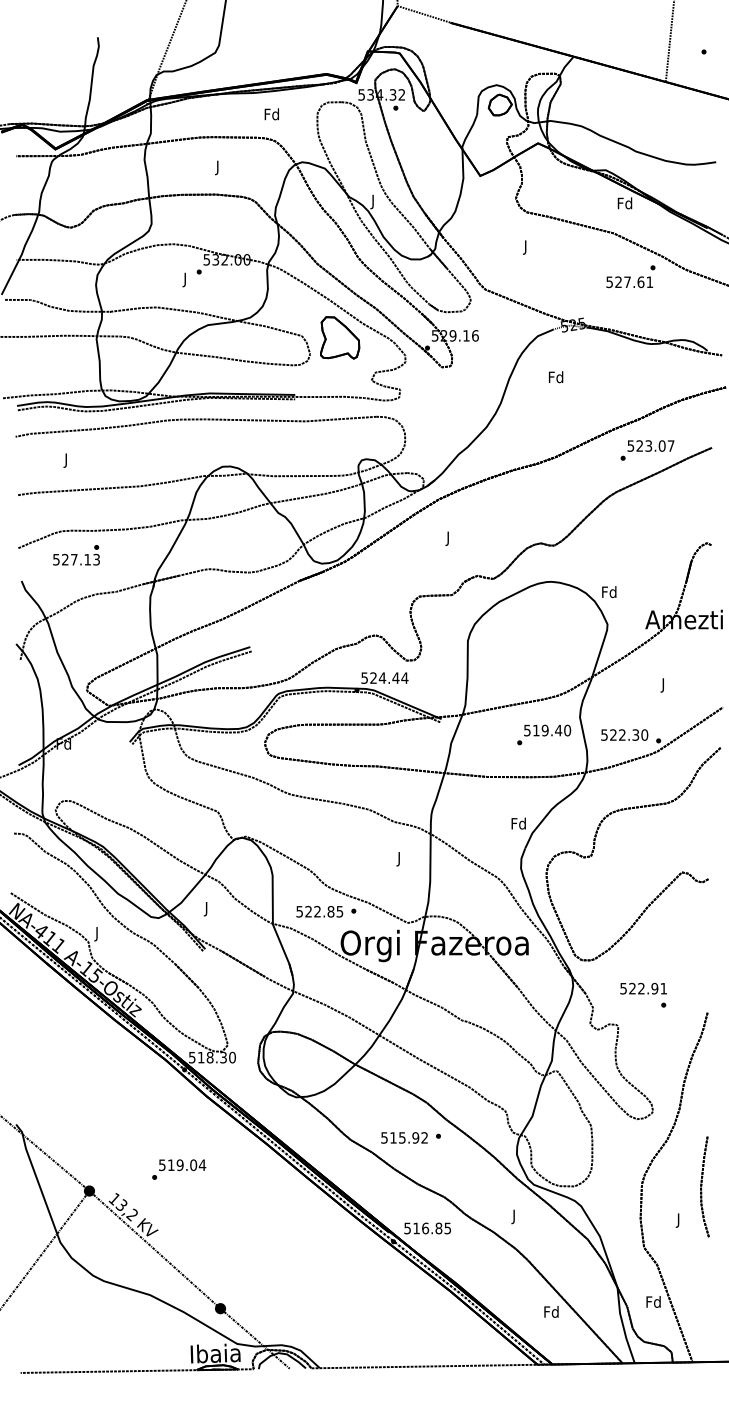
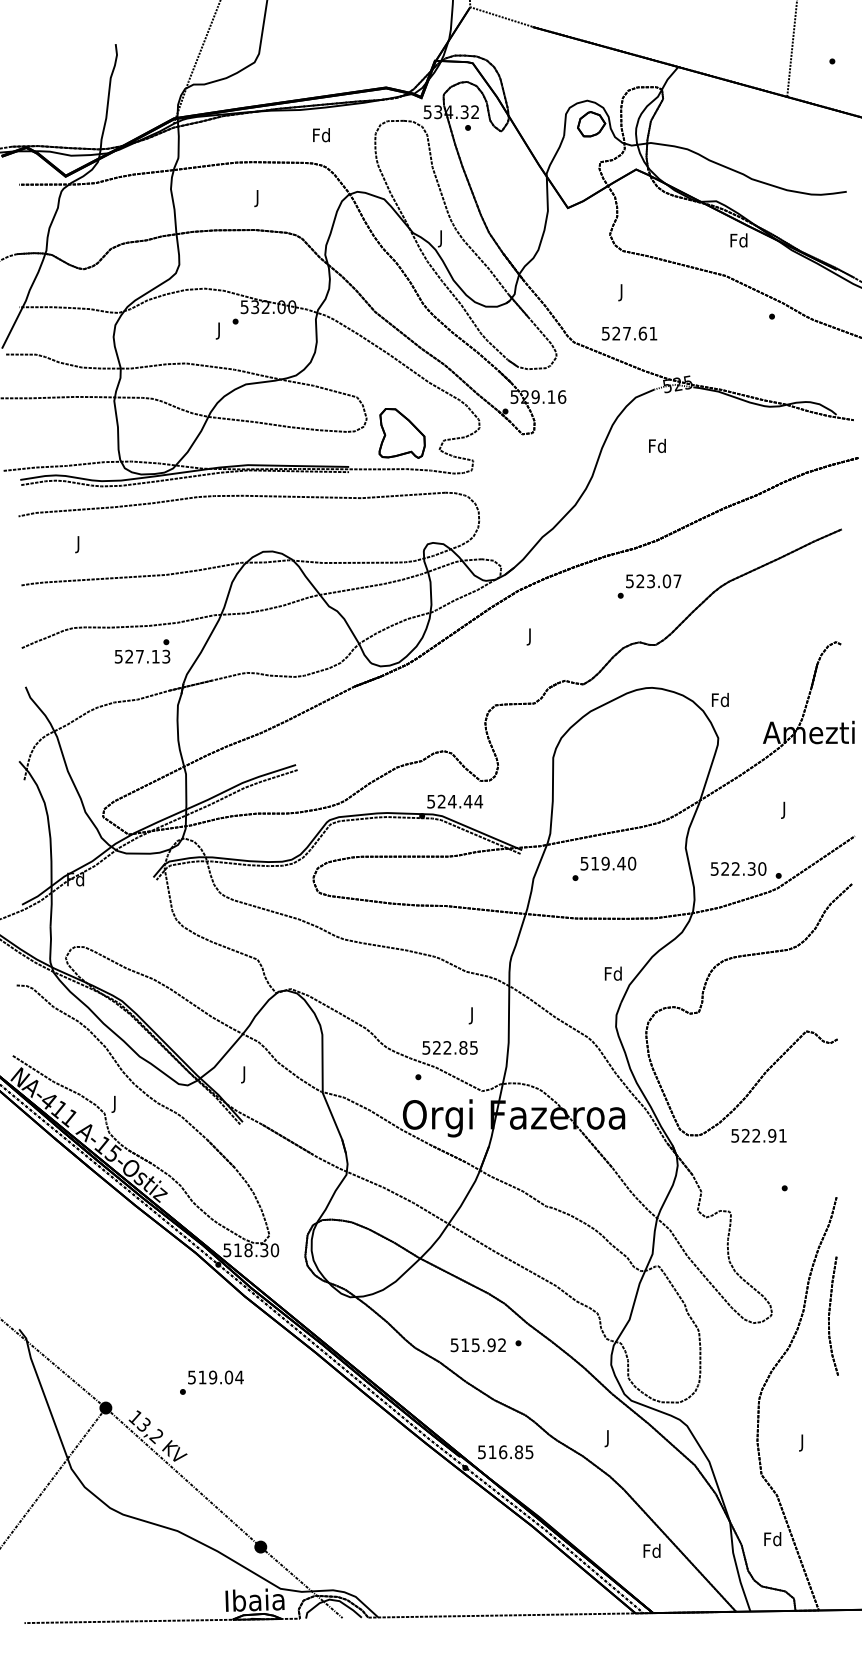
text: (629, 282) -> (629, 333), moved
part: (339, 337) -> (401, 433), moved
text: (647, 450) -> (649, 586), moved
text: (76, 555) -> (142, 651), moved
text: (544, 734) -> (604, 868), moved
text: (319, 911) -> (449, 1047), moved
text: (643, 988) -> (758, 1135), moved
part: (704, 1186) -> (833, 1315), moved

